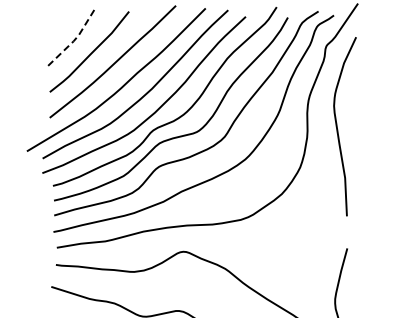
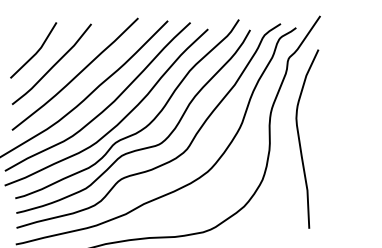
line: (74, 39) -> (36, 51), dashed -> solid

